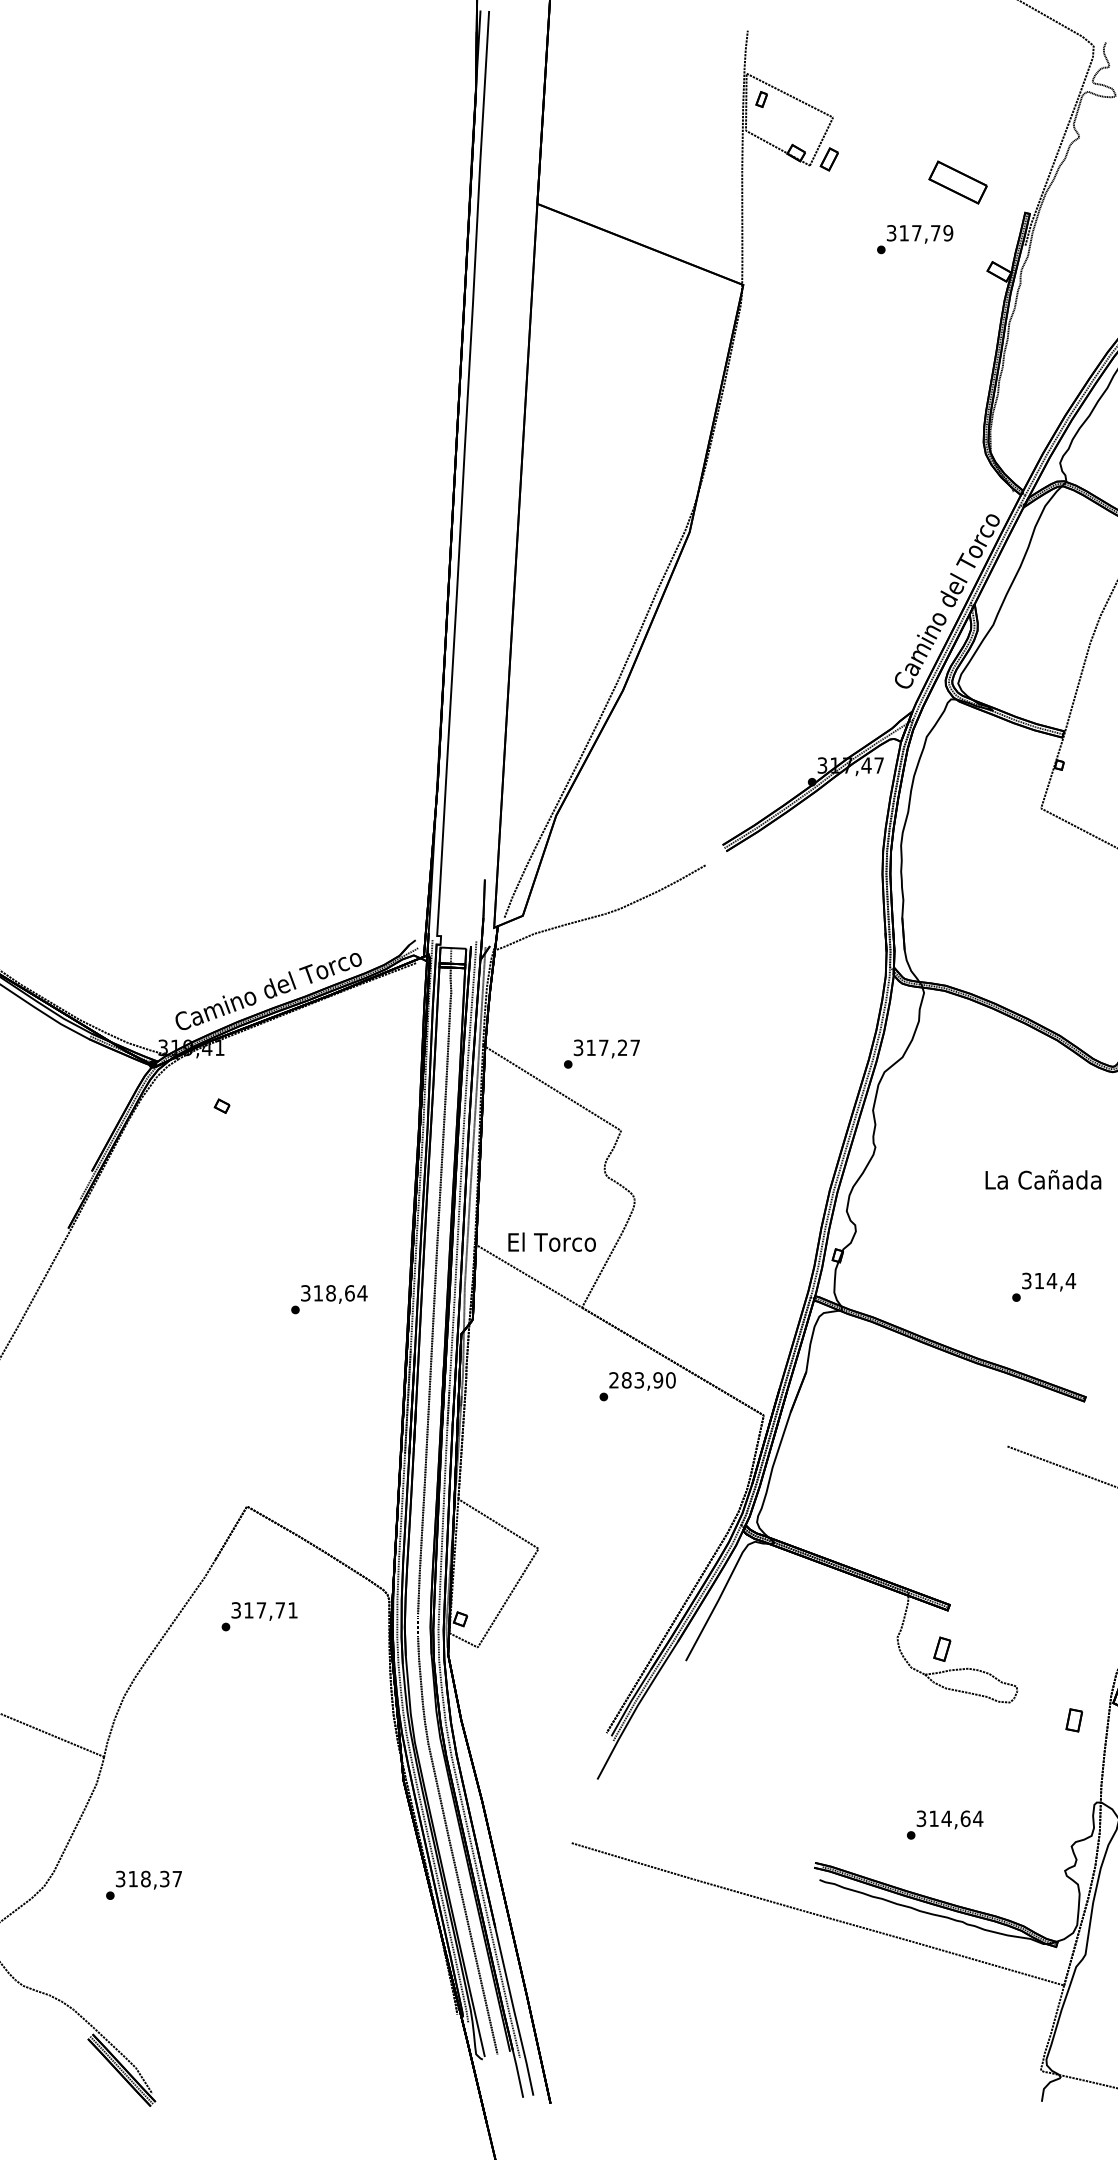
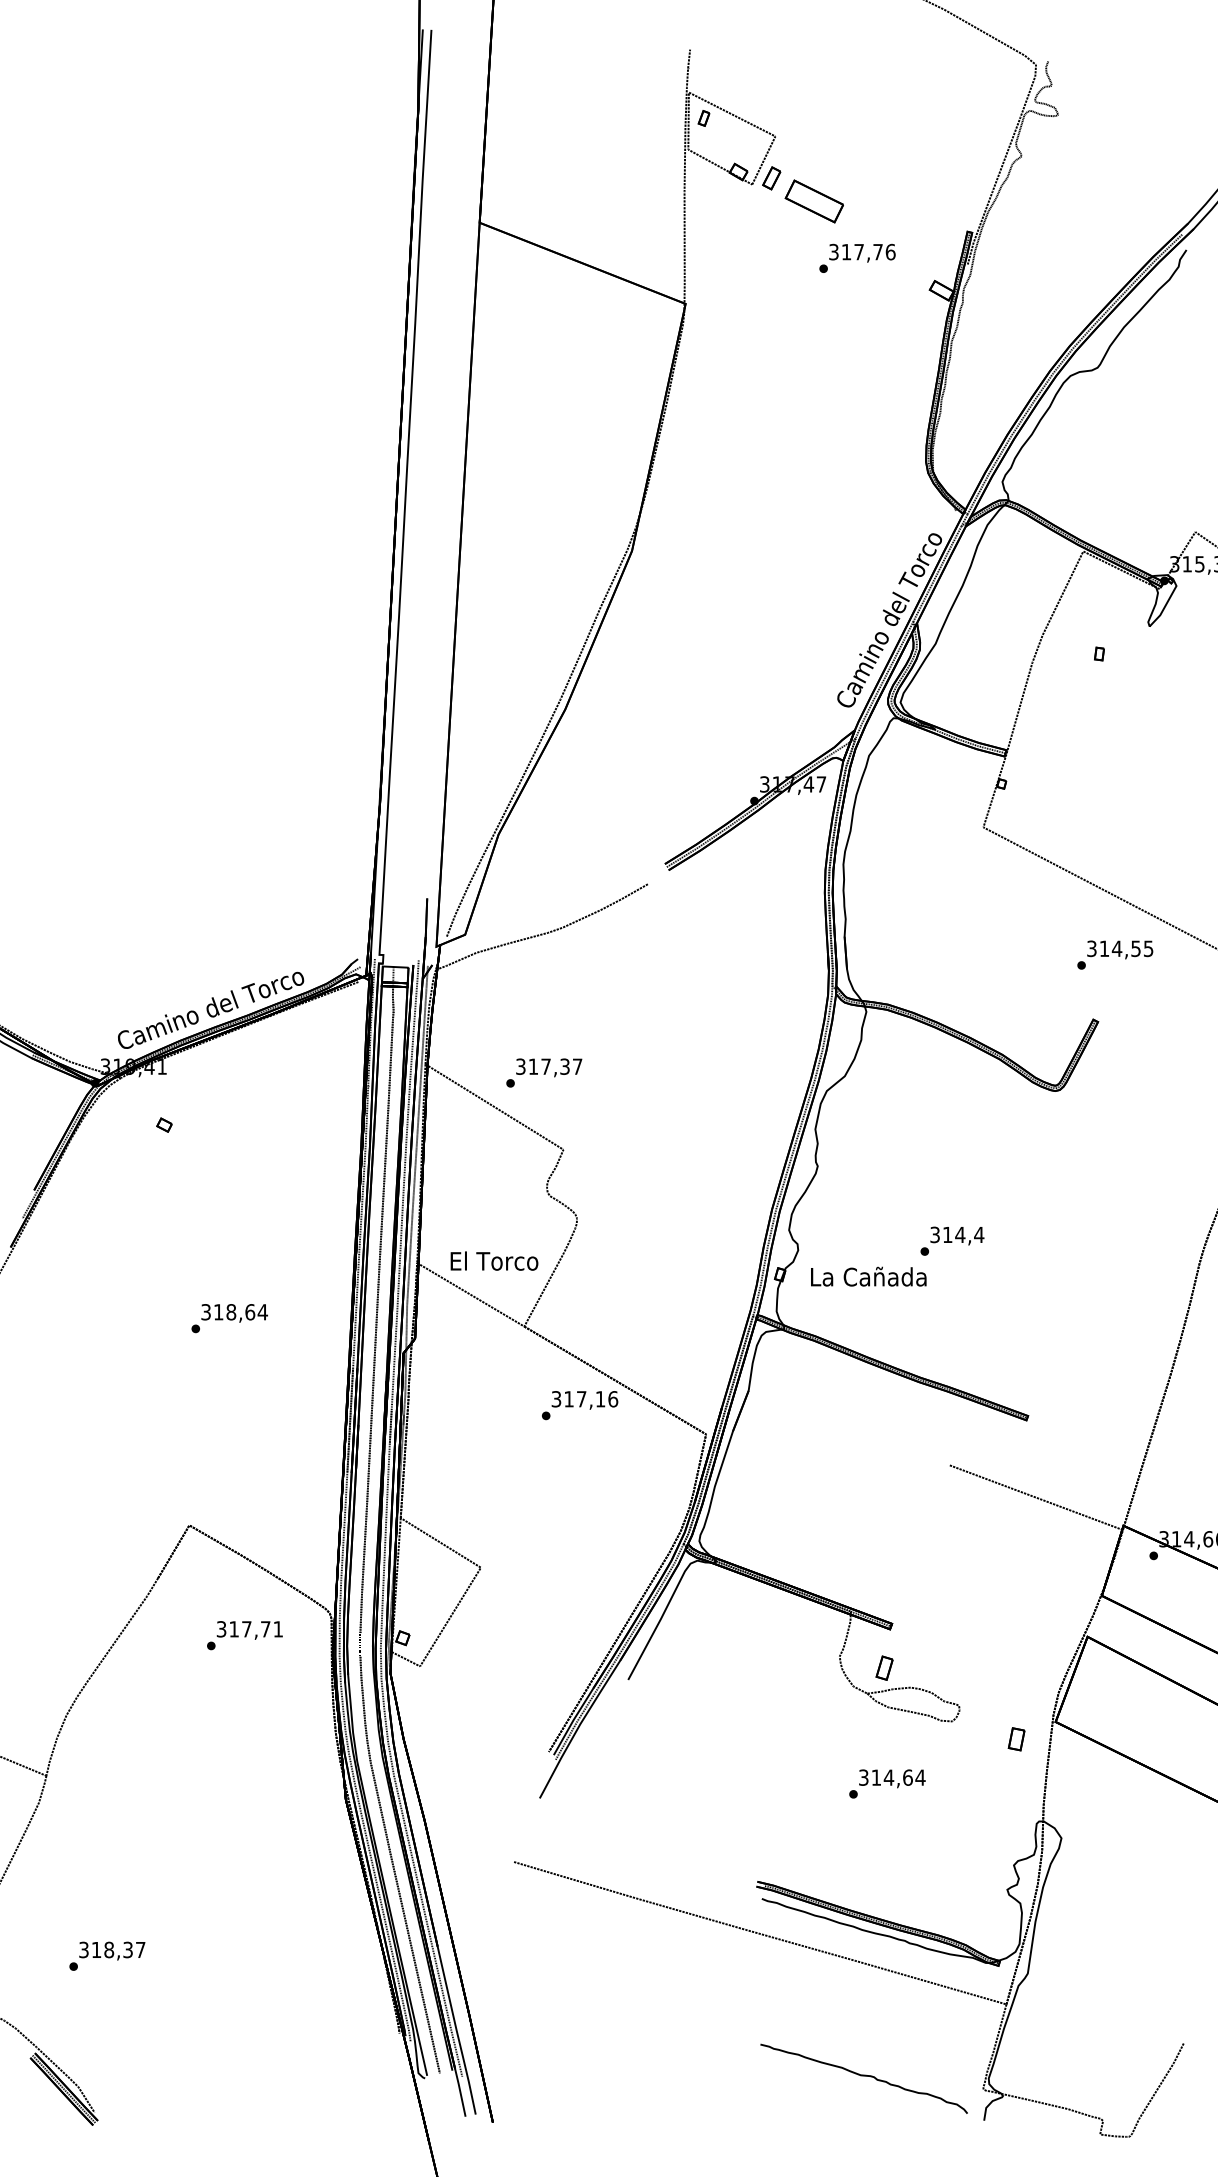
part: (957, 182) -> (813, 201), moved
text: (948, 232) -> (890, 251), 317,79 -> 317,76
text: (622, 1047) -> (564, 1066), 317,27 -> 317,37
text: (1043, 1179) -> (868, 1276), moved
text: (1044, 1286) -> (952, 1240), moved
text: (329, 1299) -> (229, 1318), moved
text: (642, 1380) -> (584, 1399), 283,90 -> 317,16
text: (259, 1616) -> (244, 1635), moved
text: (945, 1824) -> (887, 1783), moved
text: (144, 1884) -> (107, 1955), moved
curve: (921, 2057) -> (863, 2076), added

